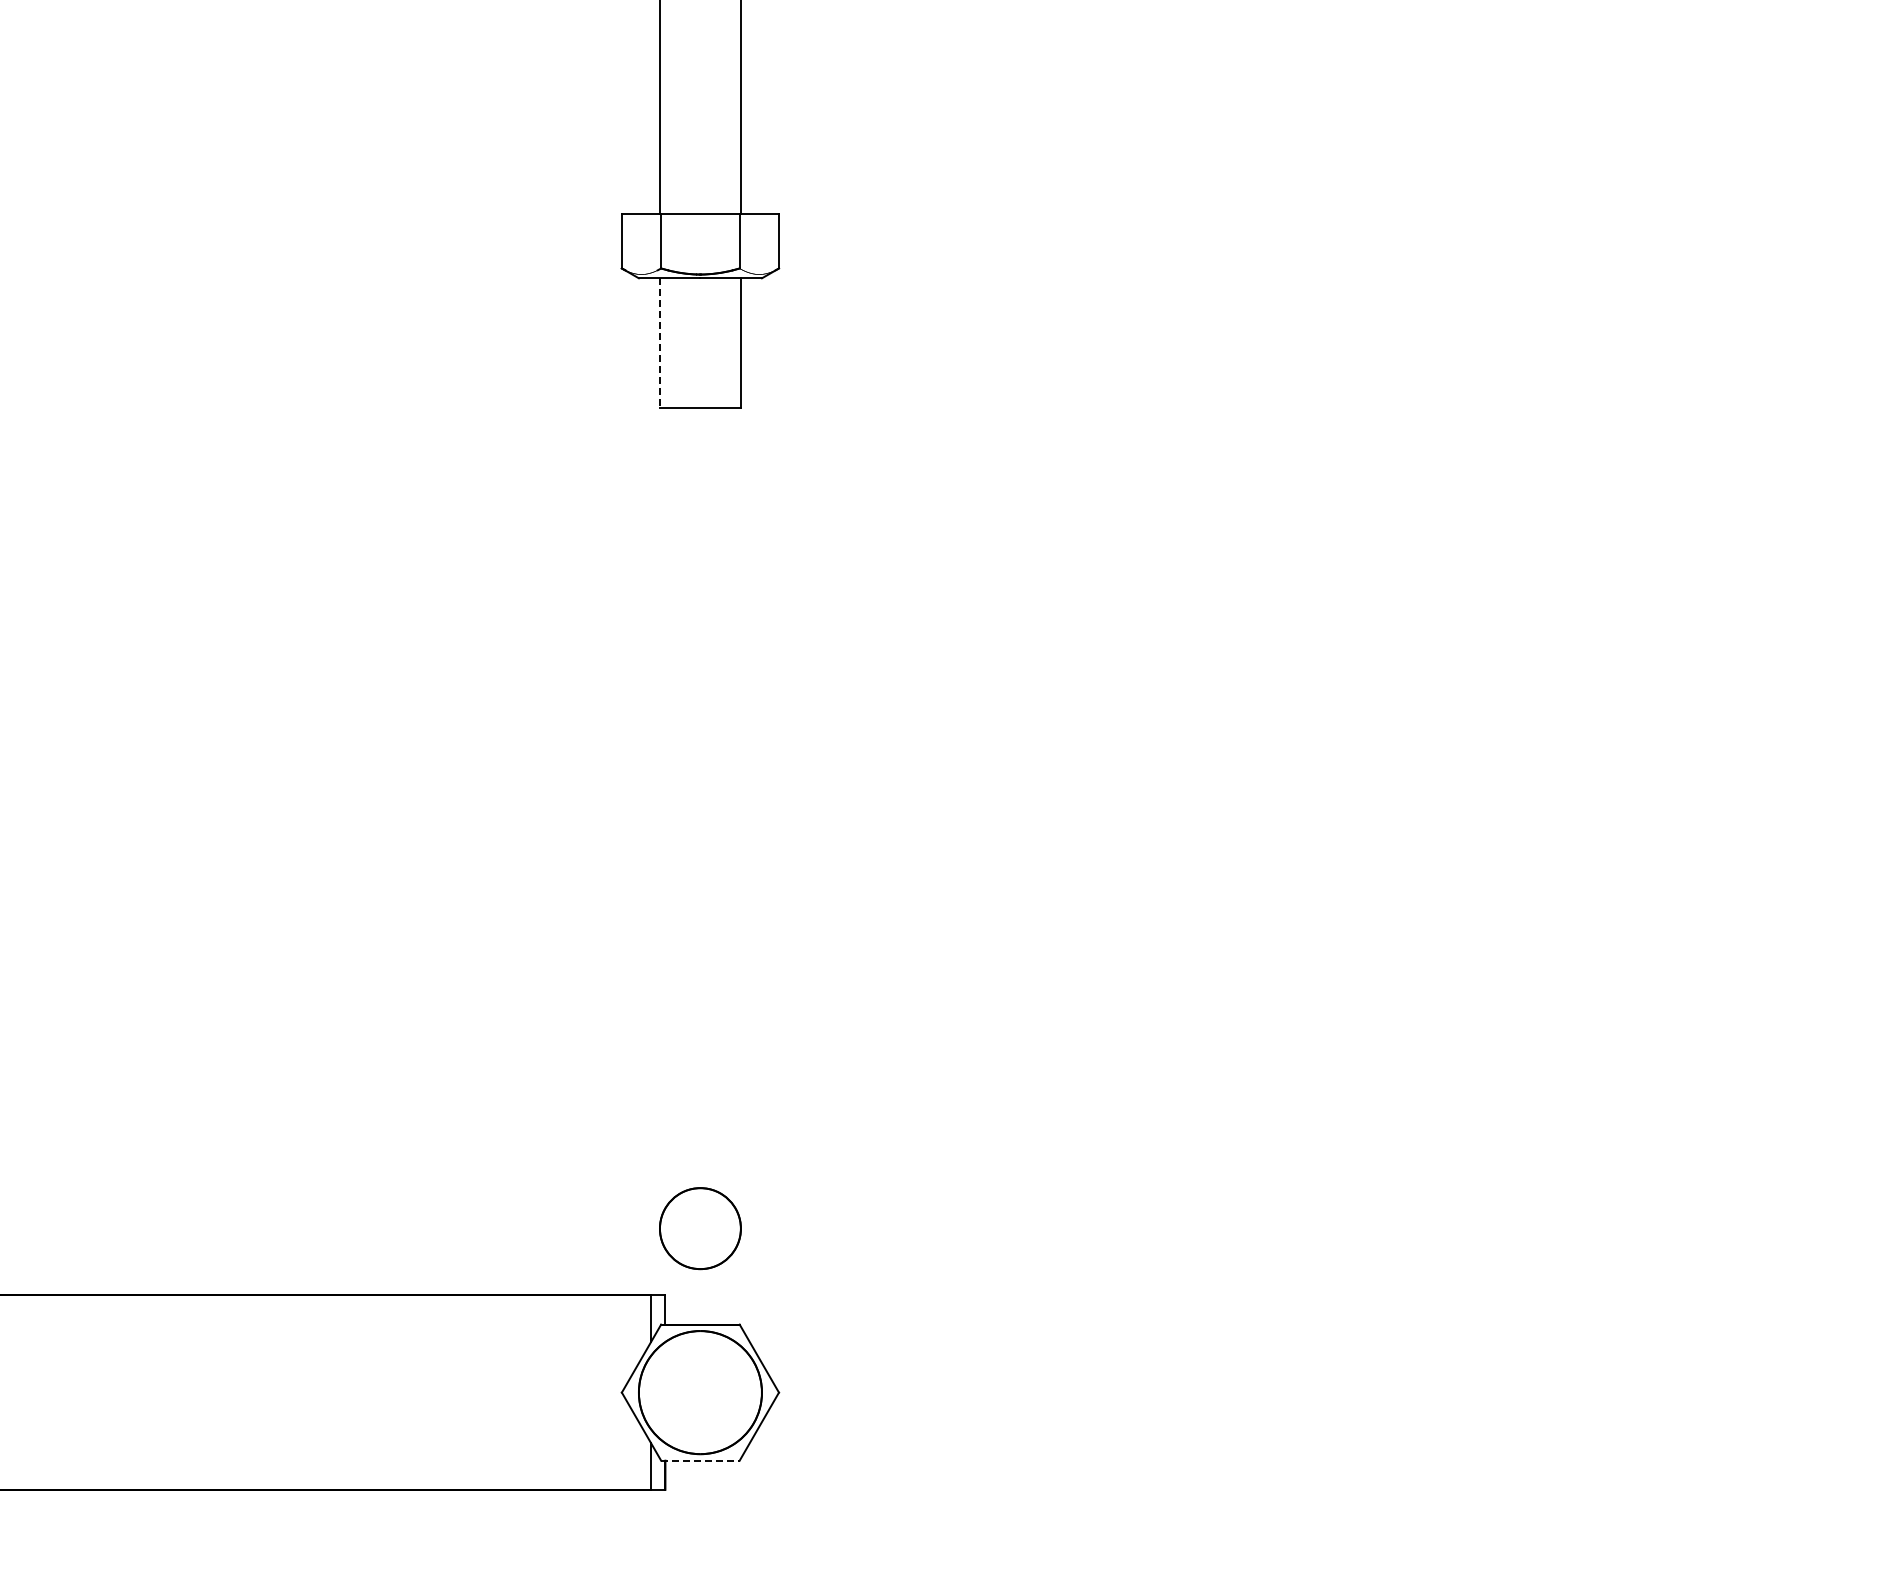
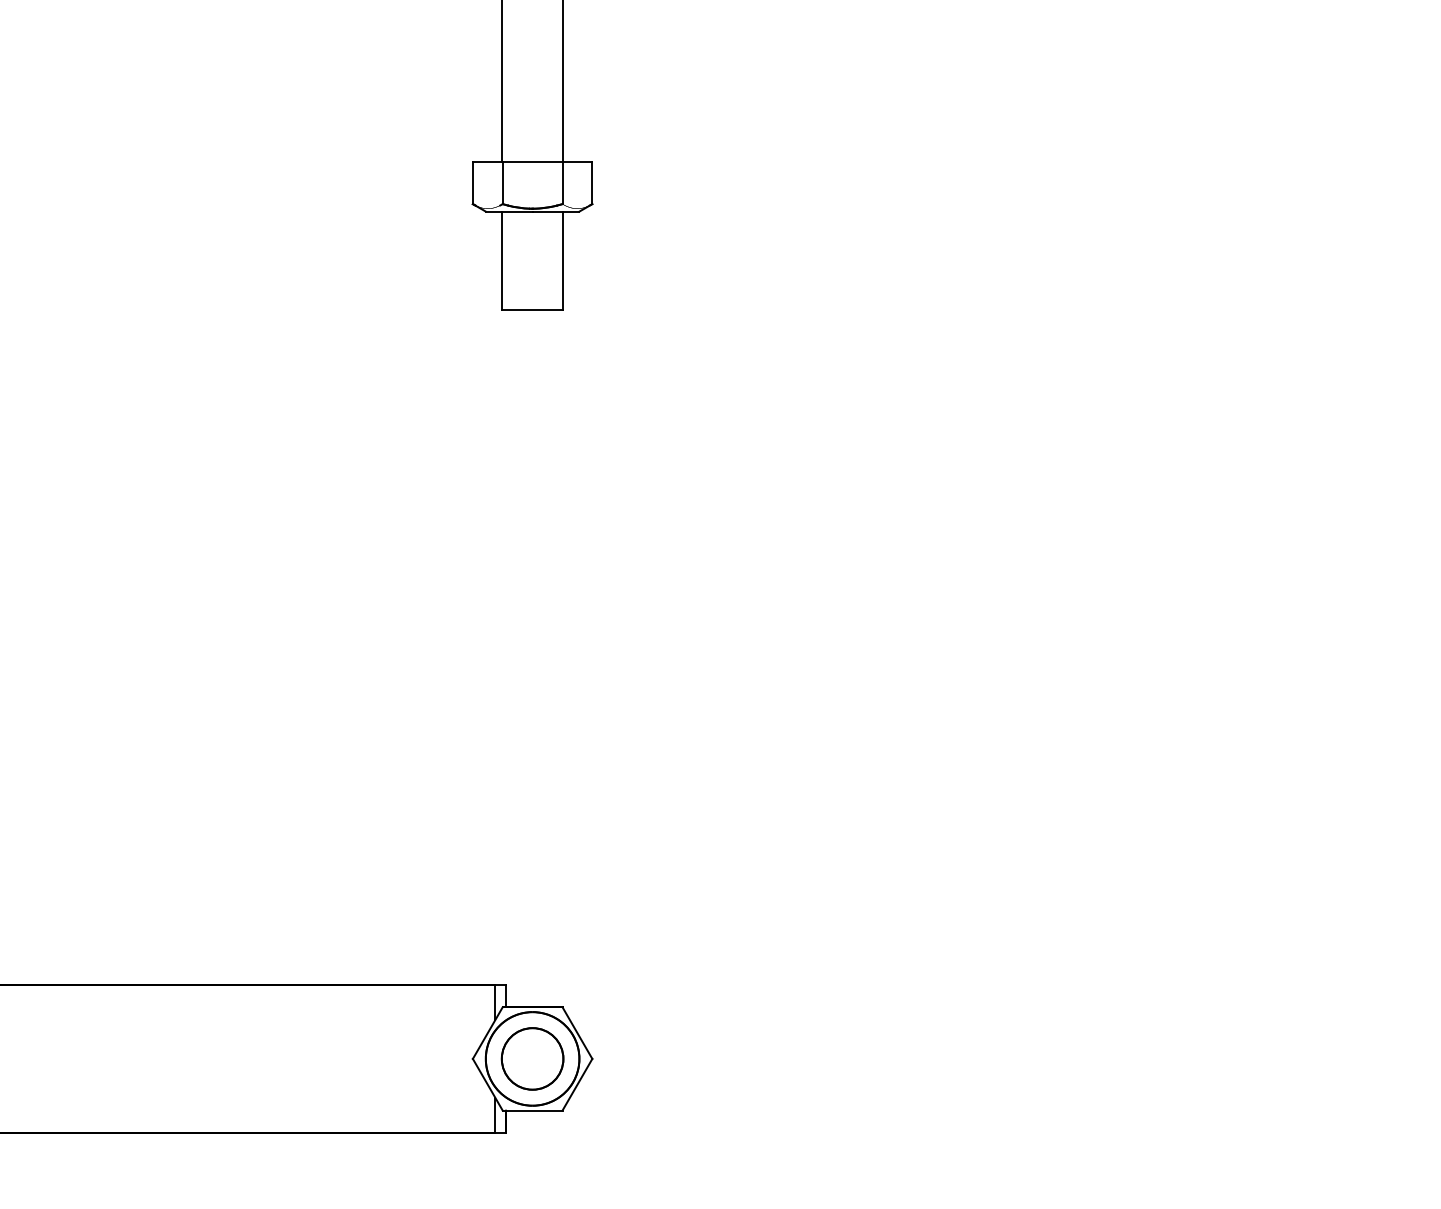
line: (659, 343) -> (501, 261), dashed -> solid
part: (700, 1228) -> (532, 1058), moved
line: (700, 1460) -> (532, 1110), dashed -> solid

